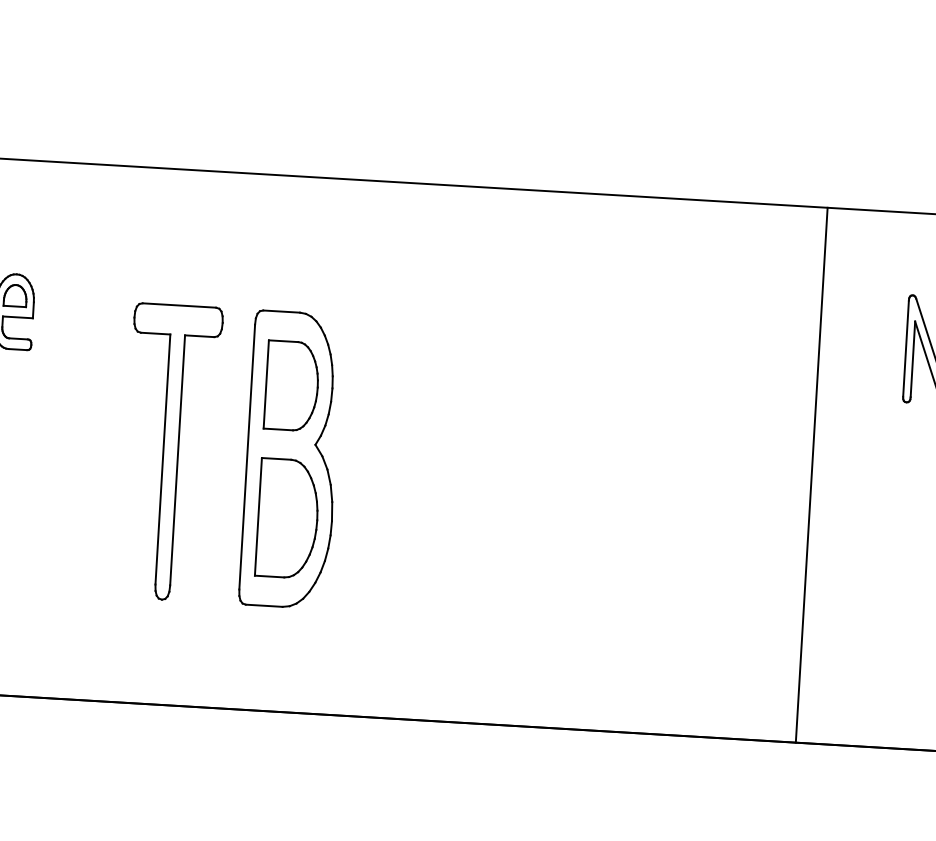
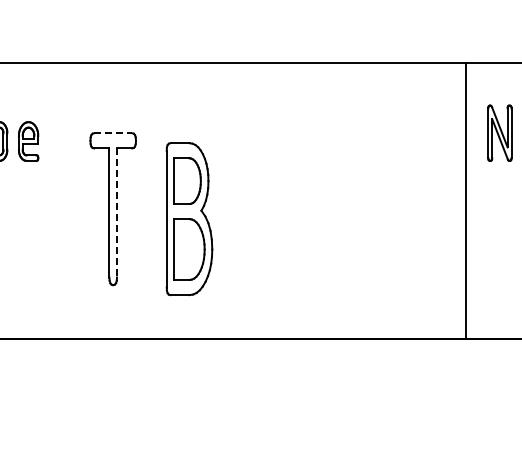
line: (179, 306) -> (113, 133), solid -> dashed
part: (291, 458) -> (189, 218), moved
line: (178, 459) -> (117, 212), solid -> dashed
line: (811, 475) -> (465, 201), moved

